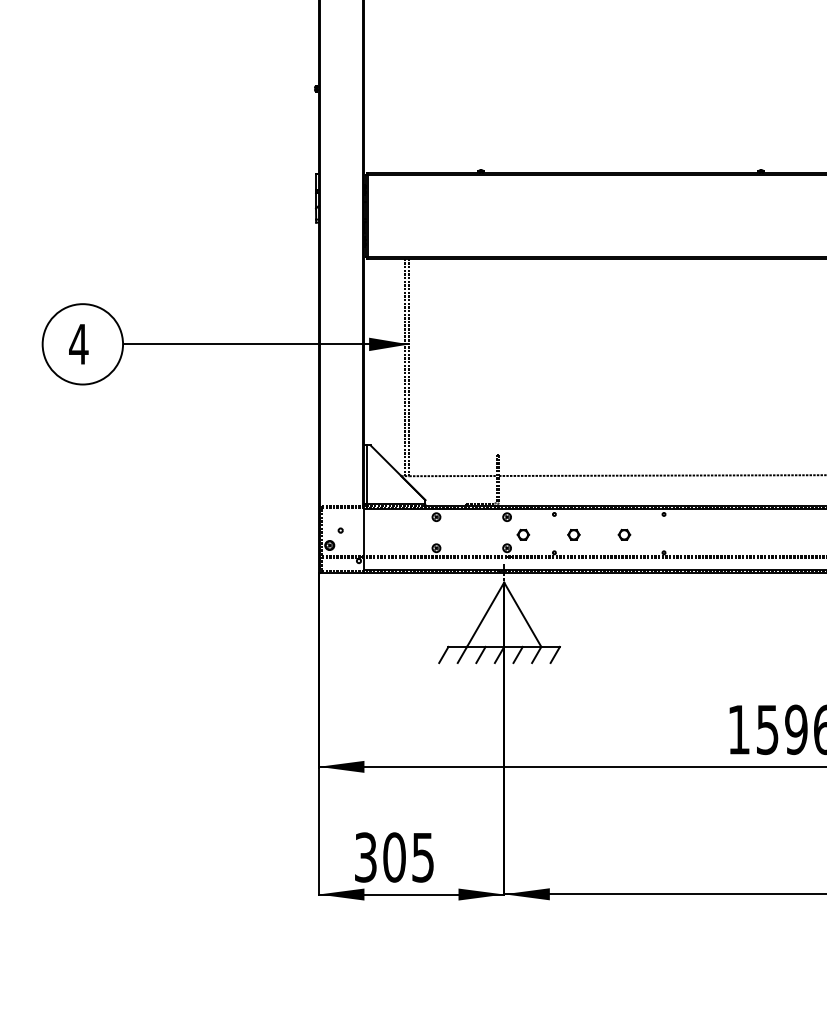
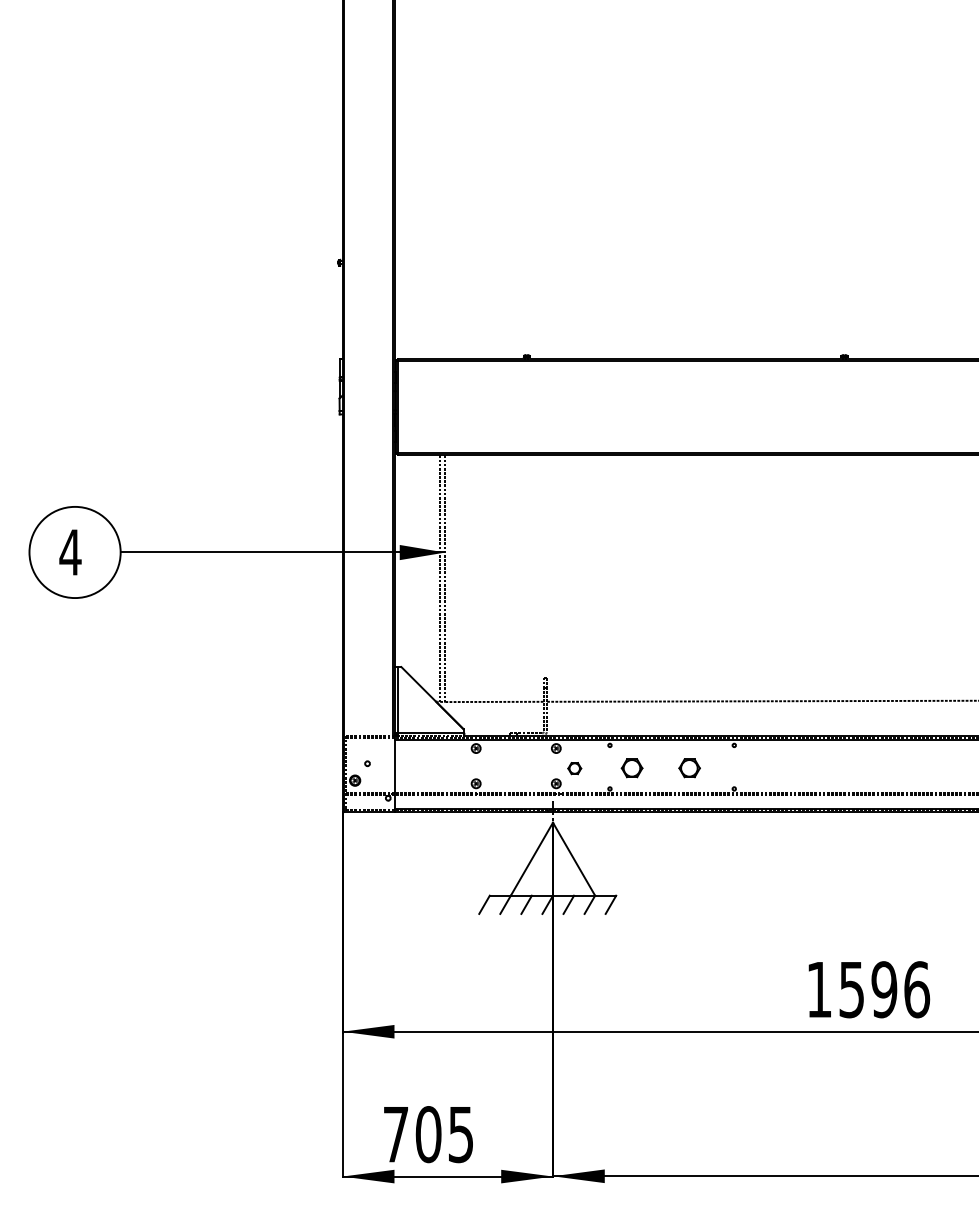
part: (573, 534) -> (631, 768), size x1.6
part: (623, 534) -> (688, 768), size x1.6
text: (365, 857) -> (395, 1134), 305 -> 705

